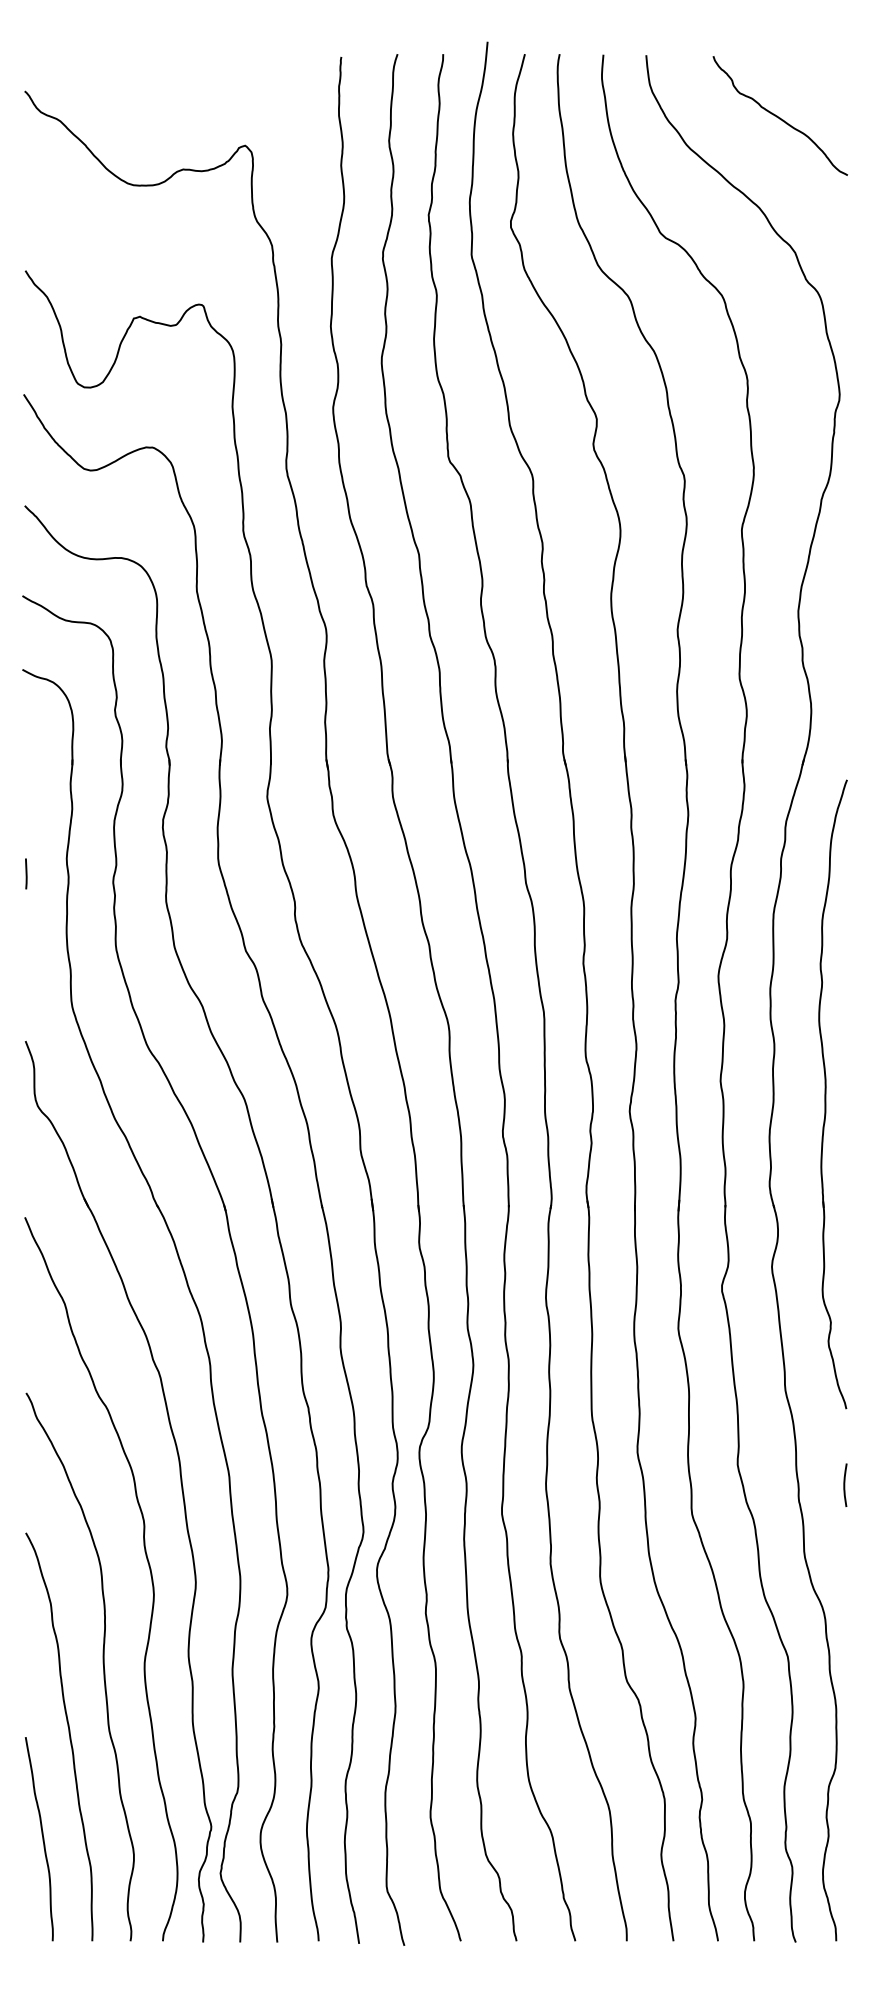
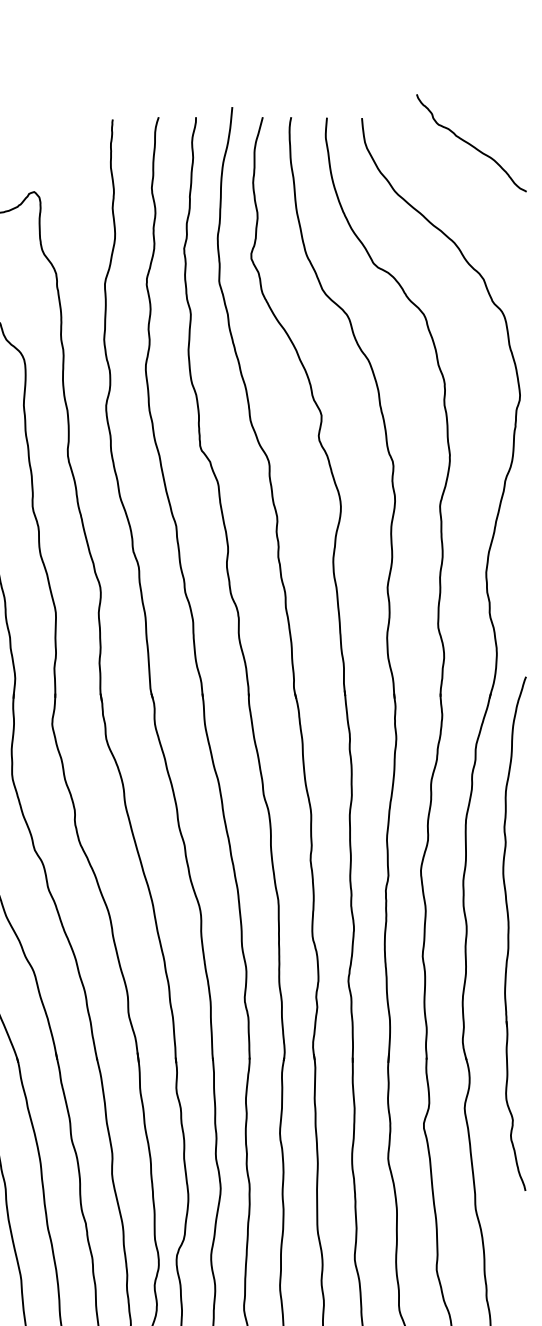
curve: (778, 116) -> (470, 143), moved
part: (832, 1094) -> (514, 933), moved
curve: (845, 1484) -> (524, 1286), removed

